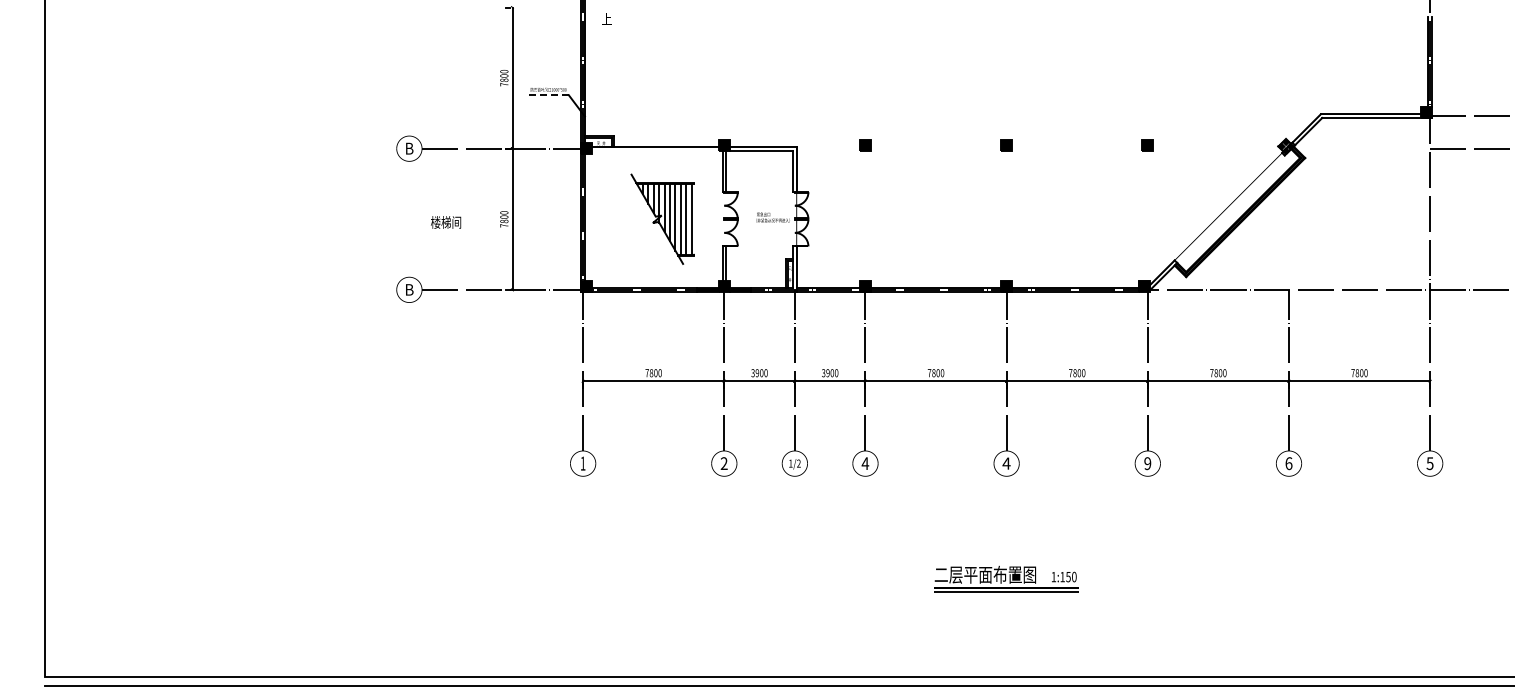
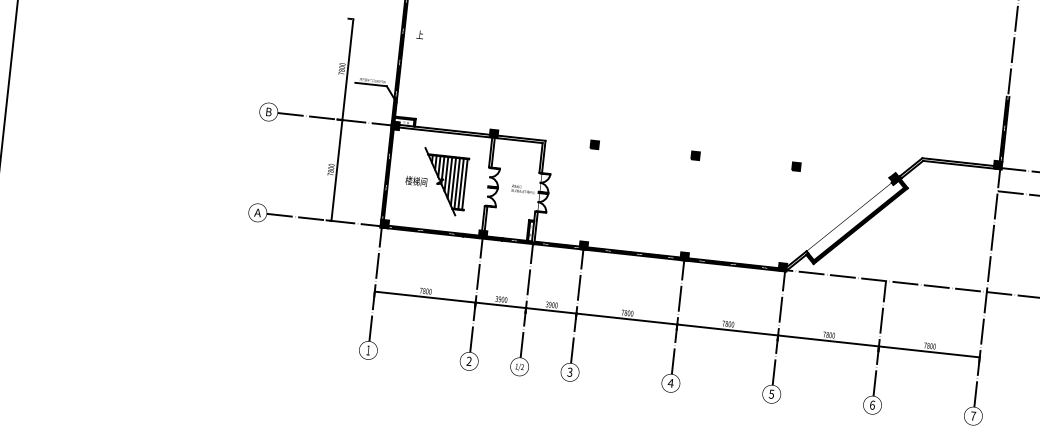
line: (546, 95) -> (370, 84), dashed -> solid
line: (655, 150) -> (444, 132), added
text: (446, 222) -> (416, 181), moved
text: (409, 289) -> (257, 212), B -> A
text: (865, 463) -> (570, 372), 4 -> 3
text: (1147, 463) -> (771, 394), 9 -> 5
text: (1429, 463) -> (972, 416), 5 -> 7

